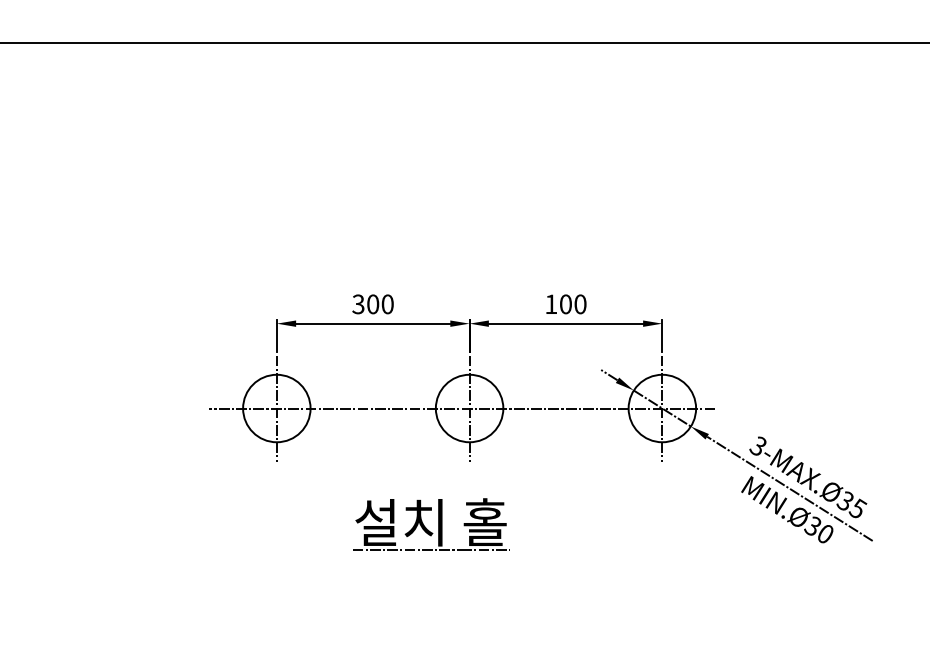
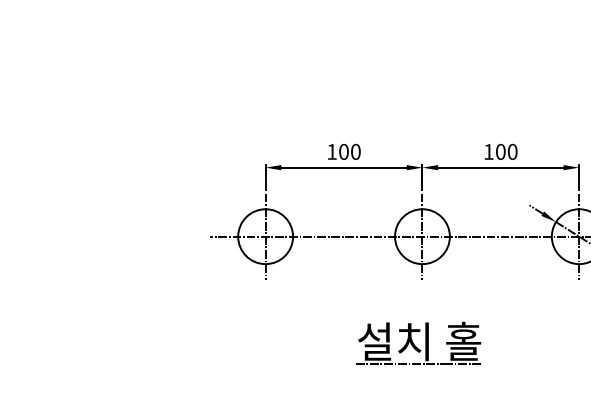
text: (358, 304) -> (332, 152), 300 -> 100
part: (431, 524) -> (419, 343), moved

